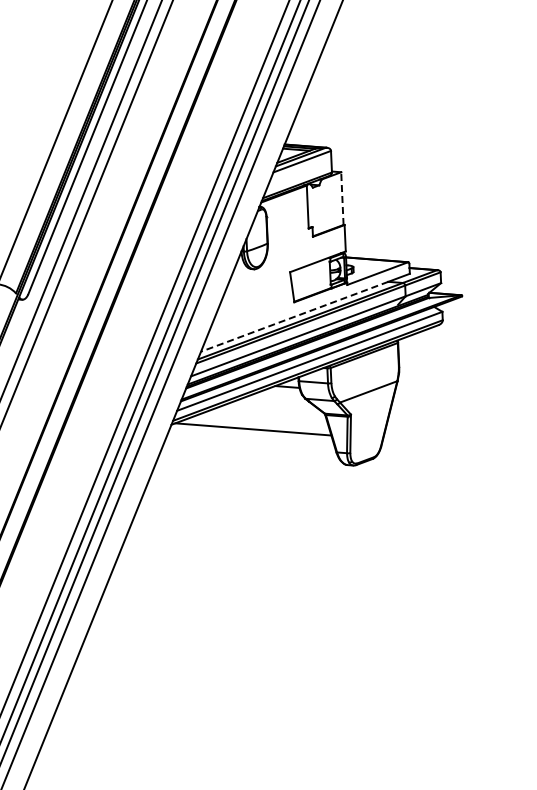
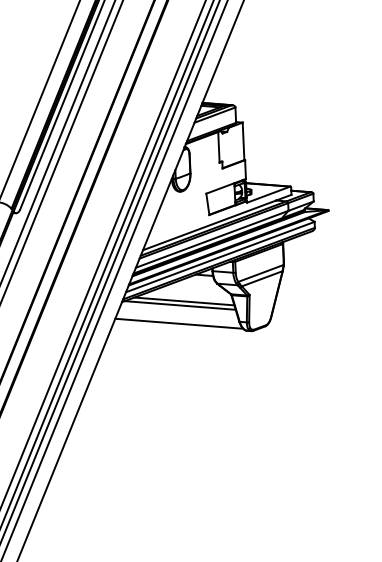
line: (342, 198) -> (243, 141), dashed -> solid
line: (294, 316) -> (209, 225), dashed -> solid
line: (366, 384) -> (260, 273), added
line: (258, 423) -> (183, 301), added
line: (252, 455) -> (179, 324), added

